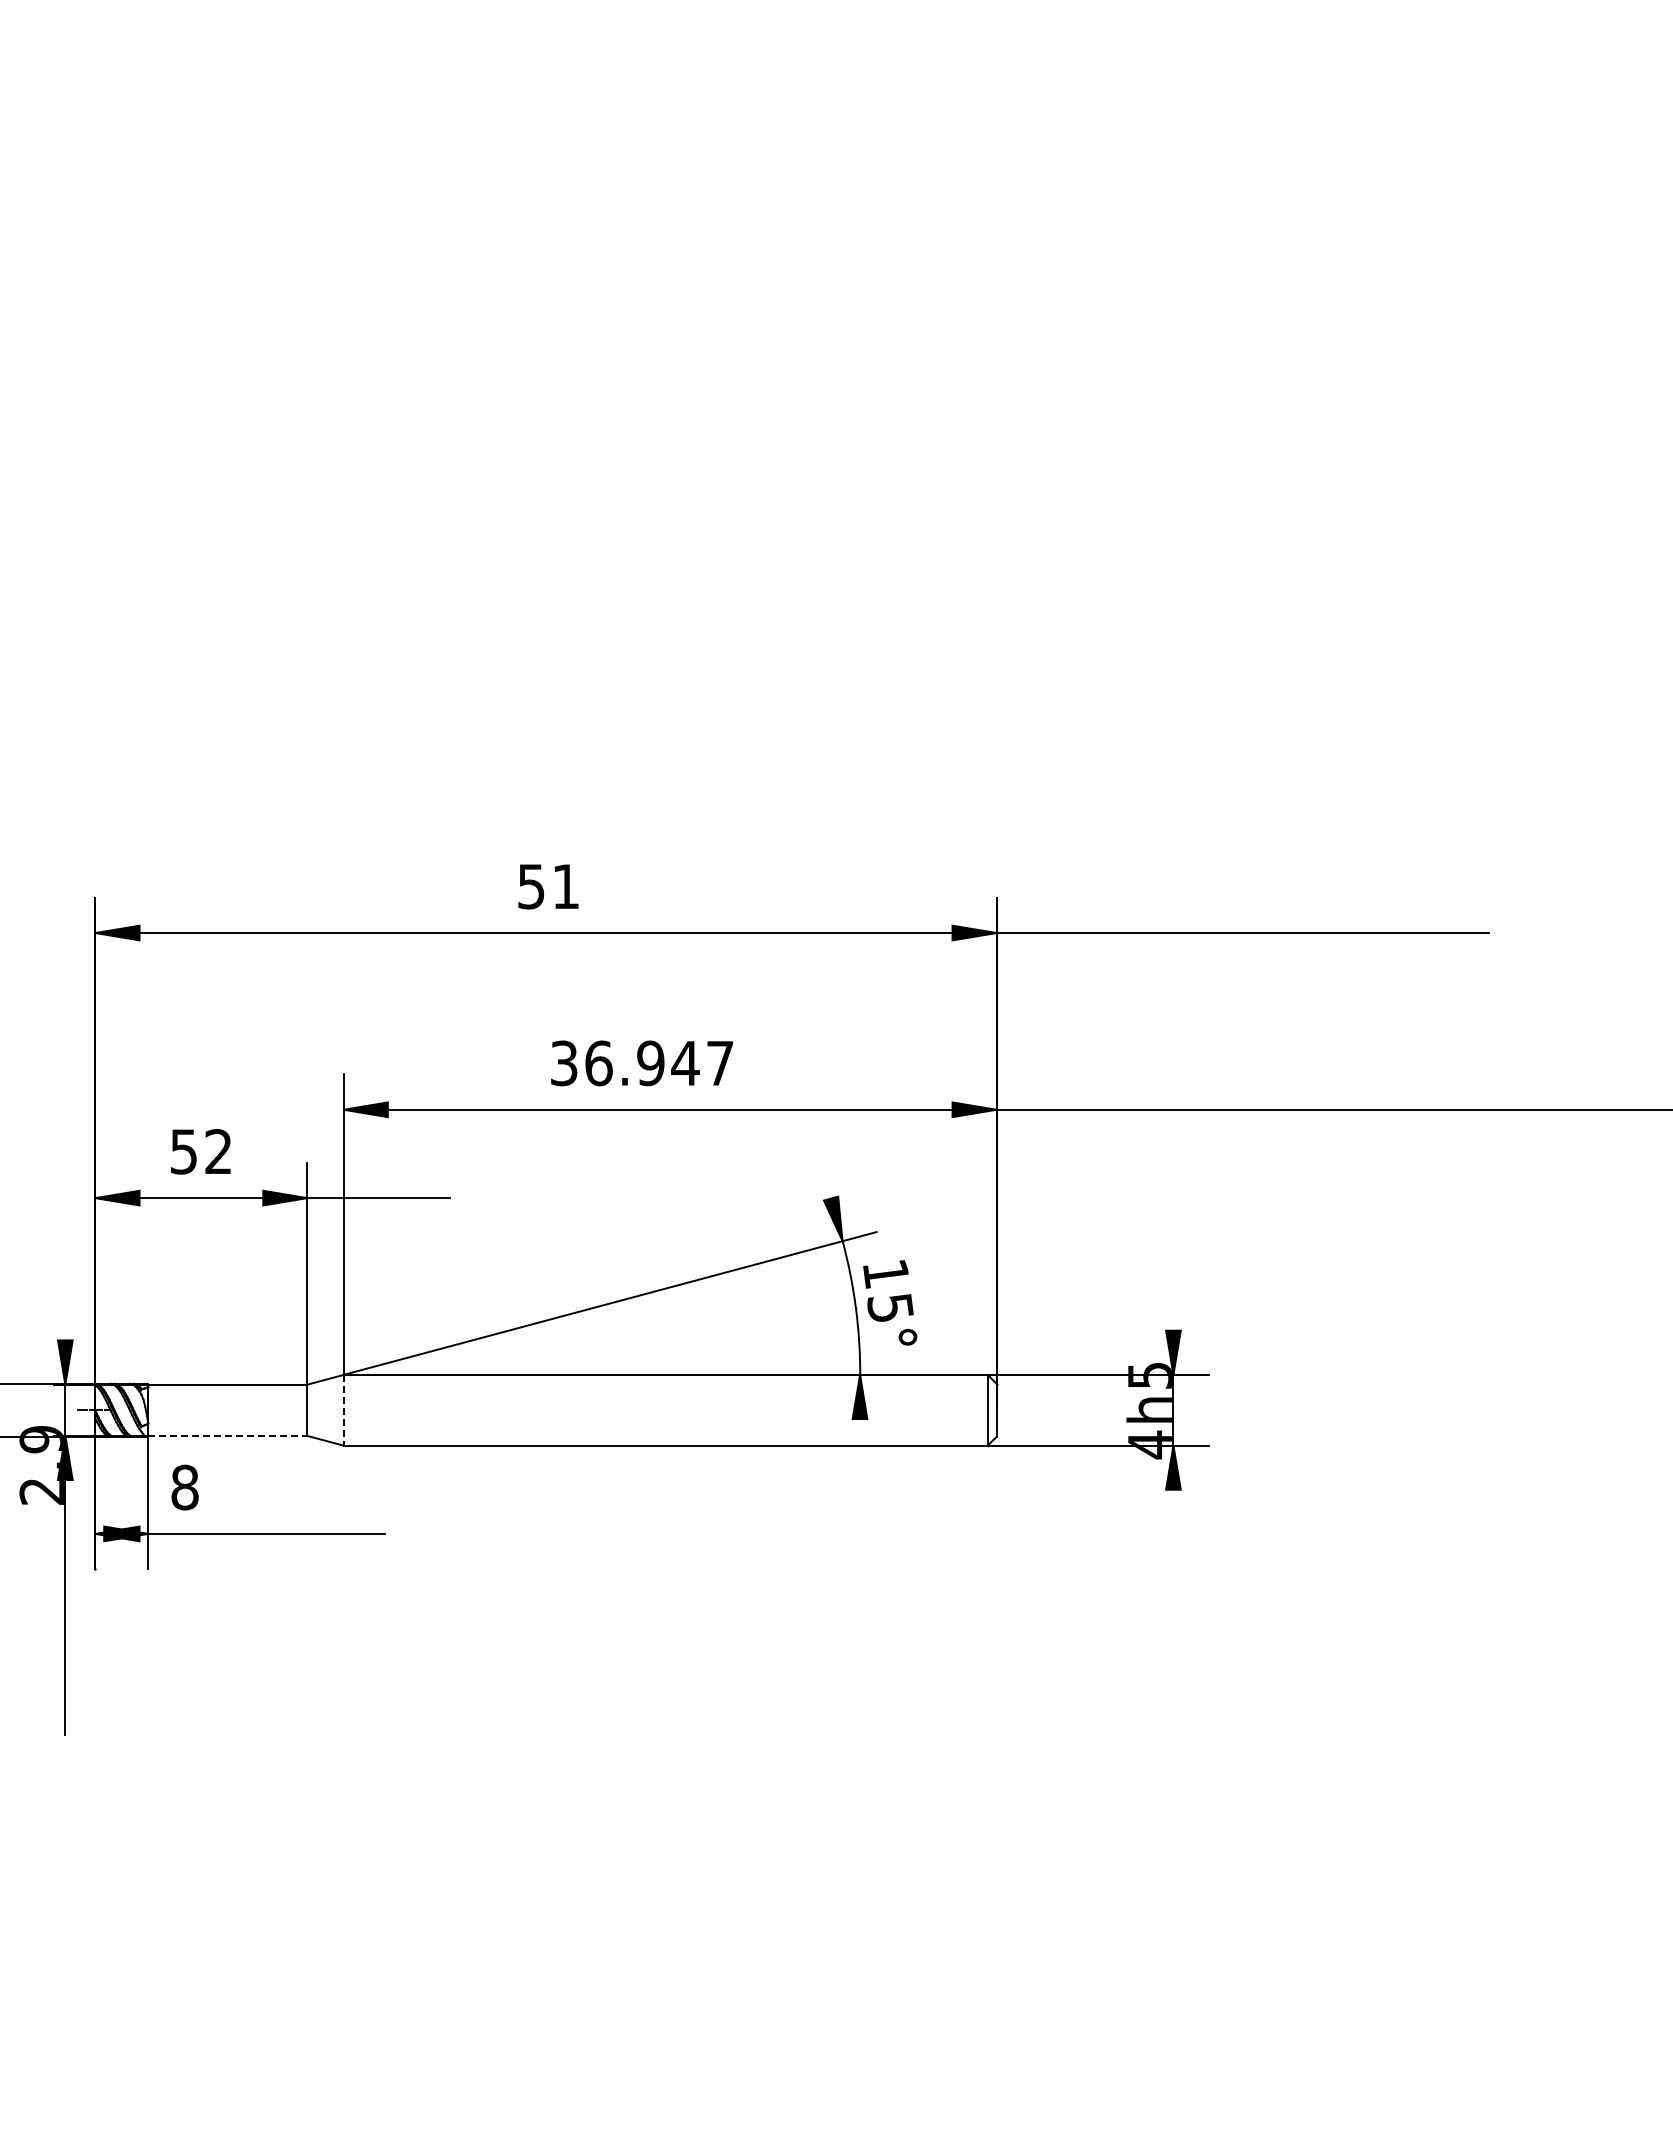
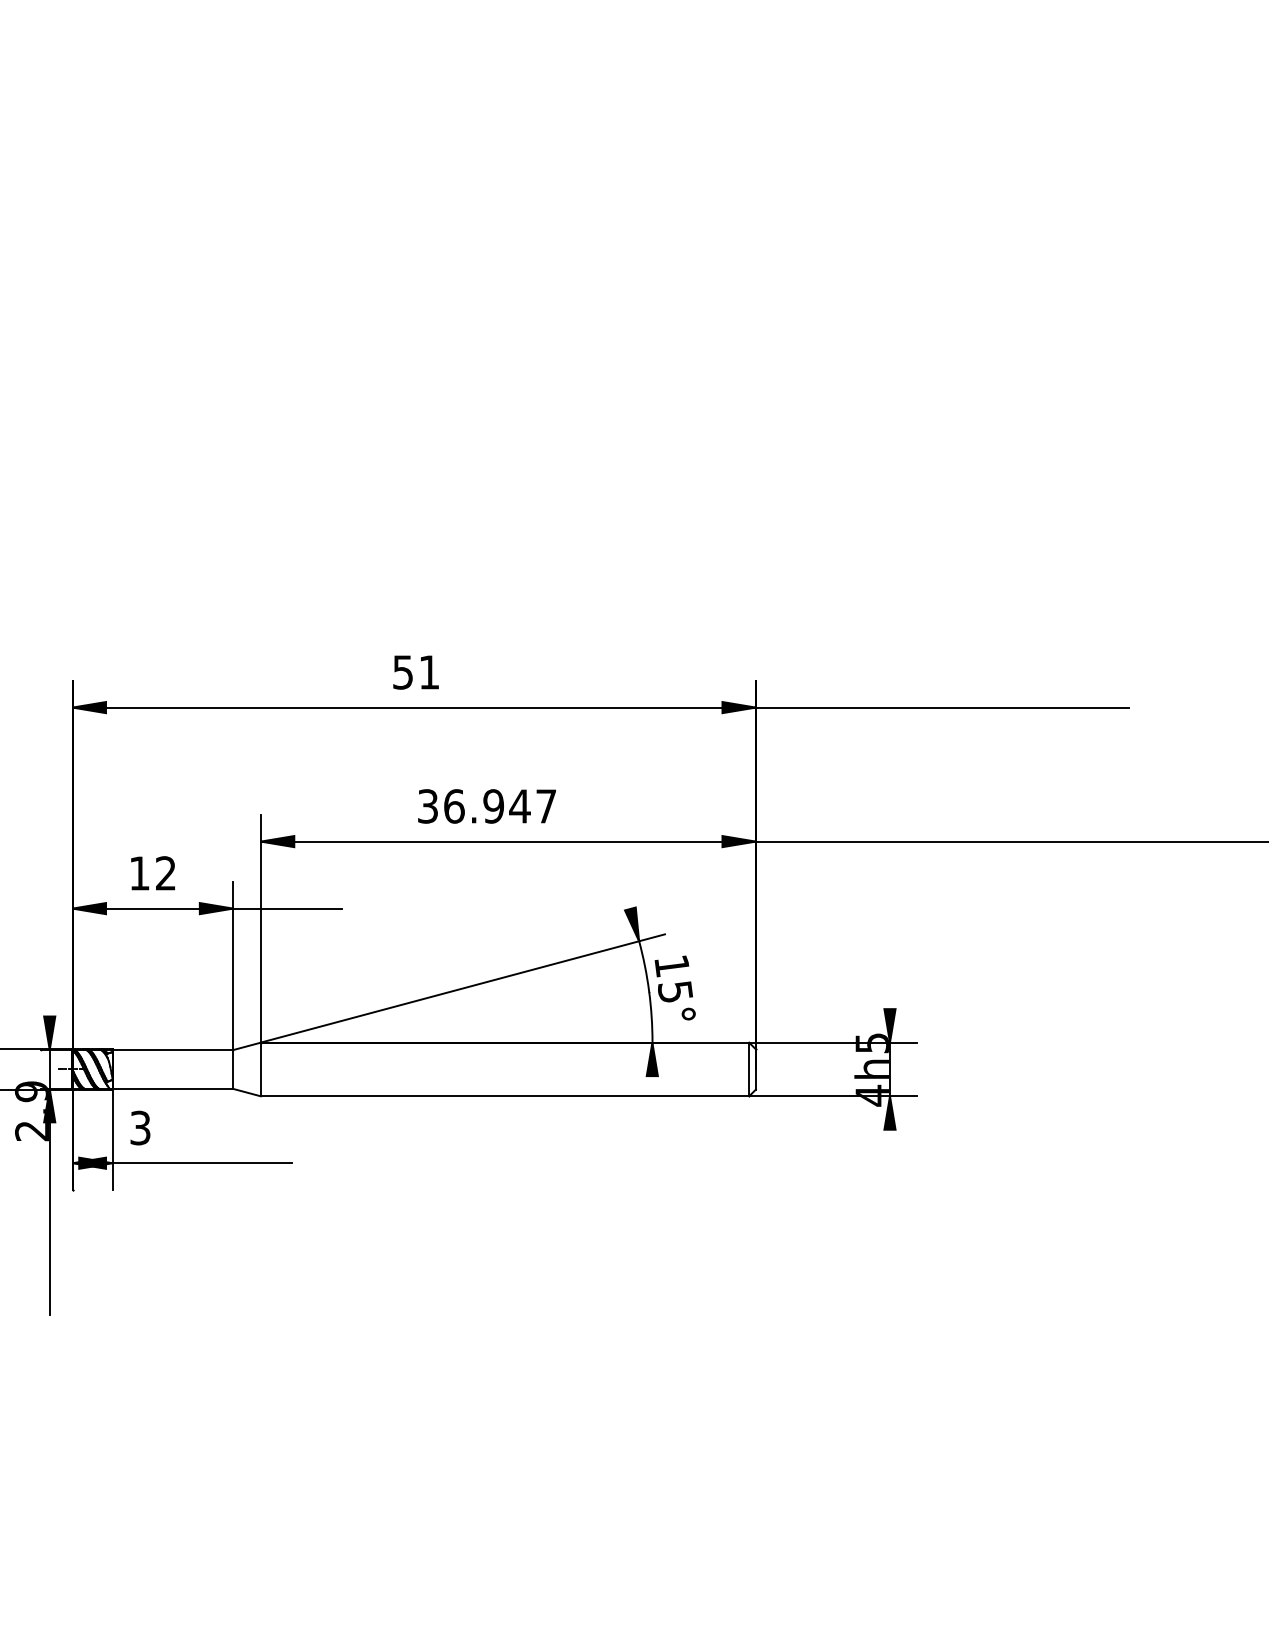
text: (183, 1151) -> (139, 873), 52 -> 12
line: (343, 1410) -> (260, 1069), dashed -> solid
line: (227, 1435) -> (172, 1088), dashed -> solid
text: (184, 1487) -> (140, 1128), 8 -> 3

